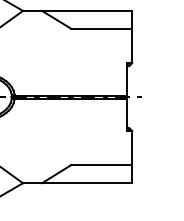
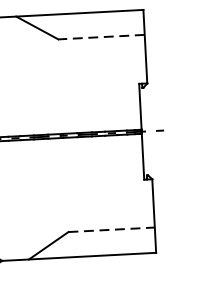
line: (101, 28) -> (101, 36), solid -> dashed
line: (101, 165) -> (111, 230), solid -> dashed

